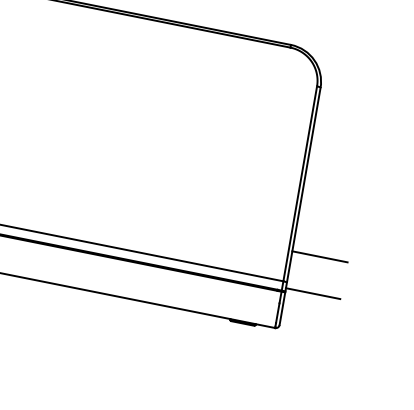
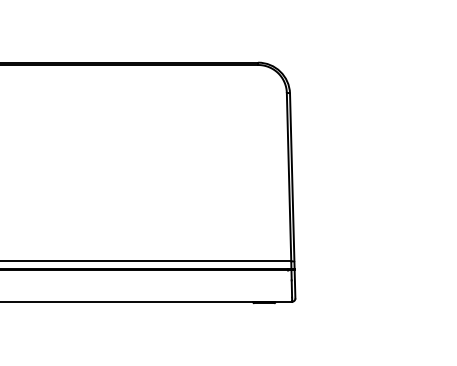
line: (319, 256) -> (317, 234), removed
line: (312, 293) -> (317, 266), removed

